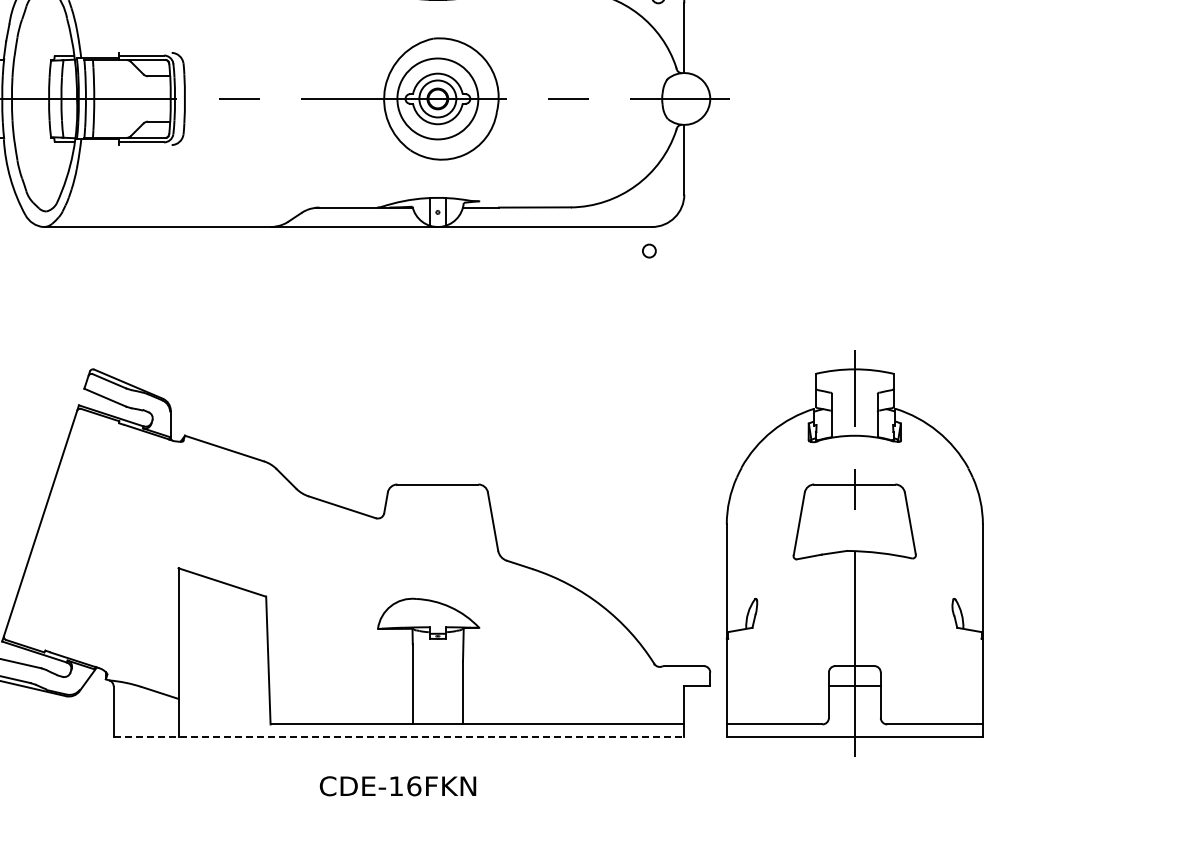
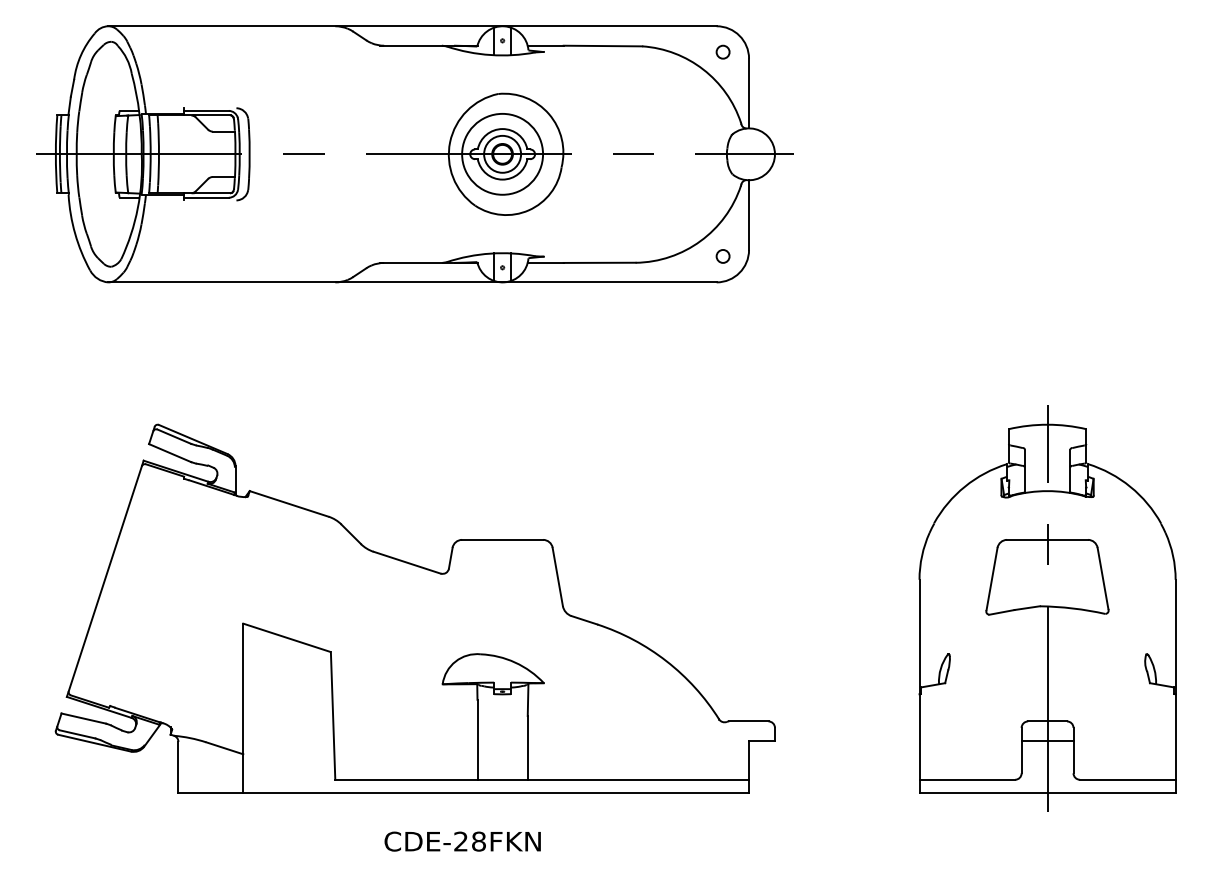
circle: (648, 251) -> (722, 256), moved
part: (854, 553) -> (1047, 608), moved
line: (399, 737) -> (464, 792), dashed -> solid
text: (405, 786) -> (470, 841), CDE-16FKN -> CDE-28FKN

